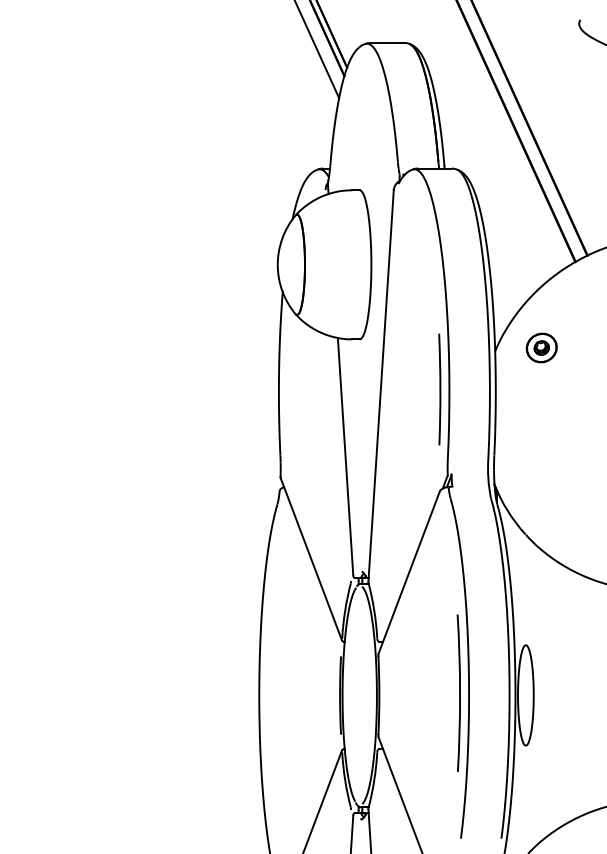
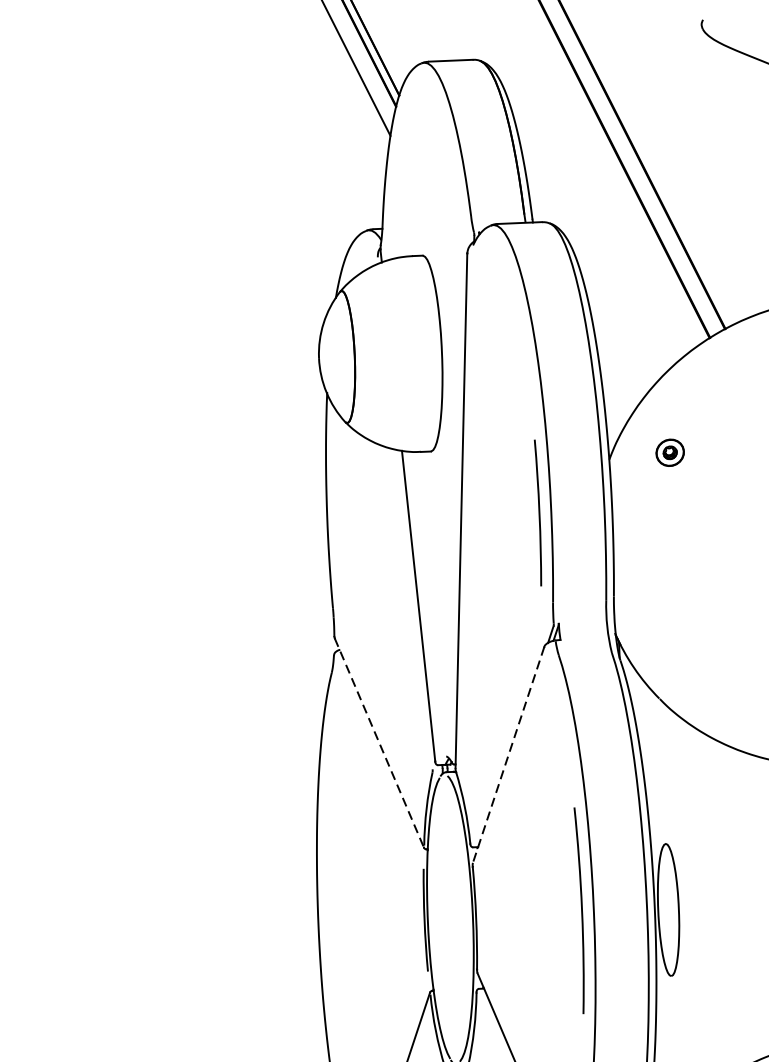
part: (541, 347) -> (669, 452), size x0.7
line: (311, 559) -> (379, 743), solid -> dashed
line: (409, 572) -> (508, 754), solid -> dashed

